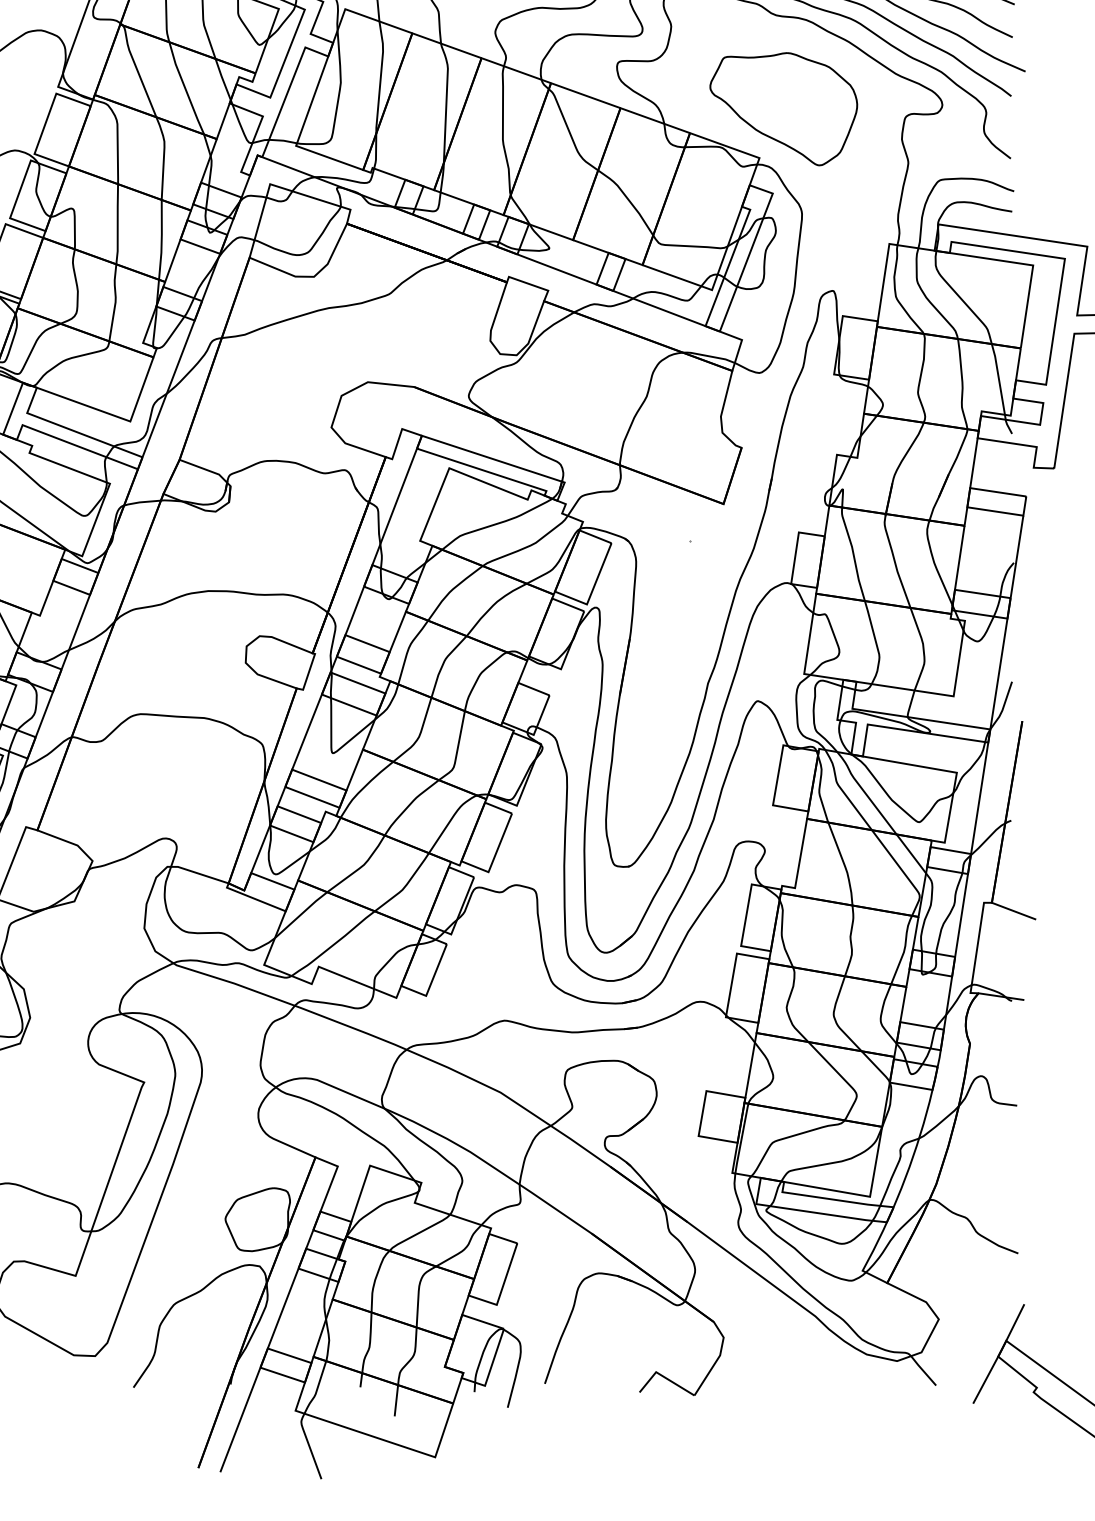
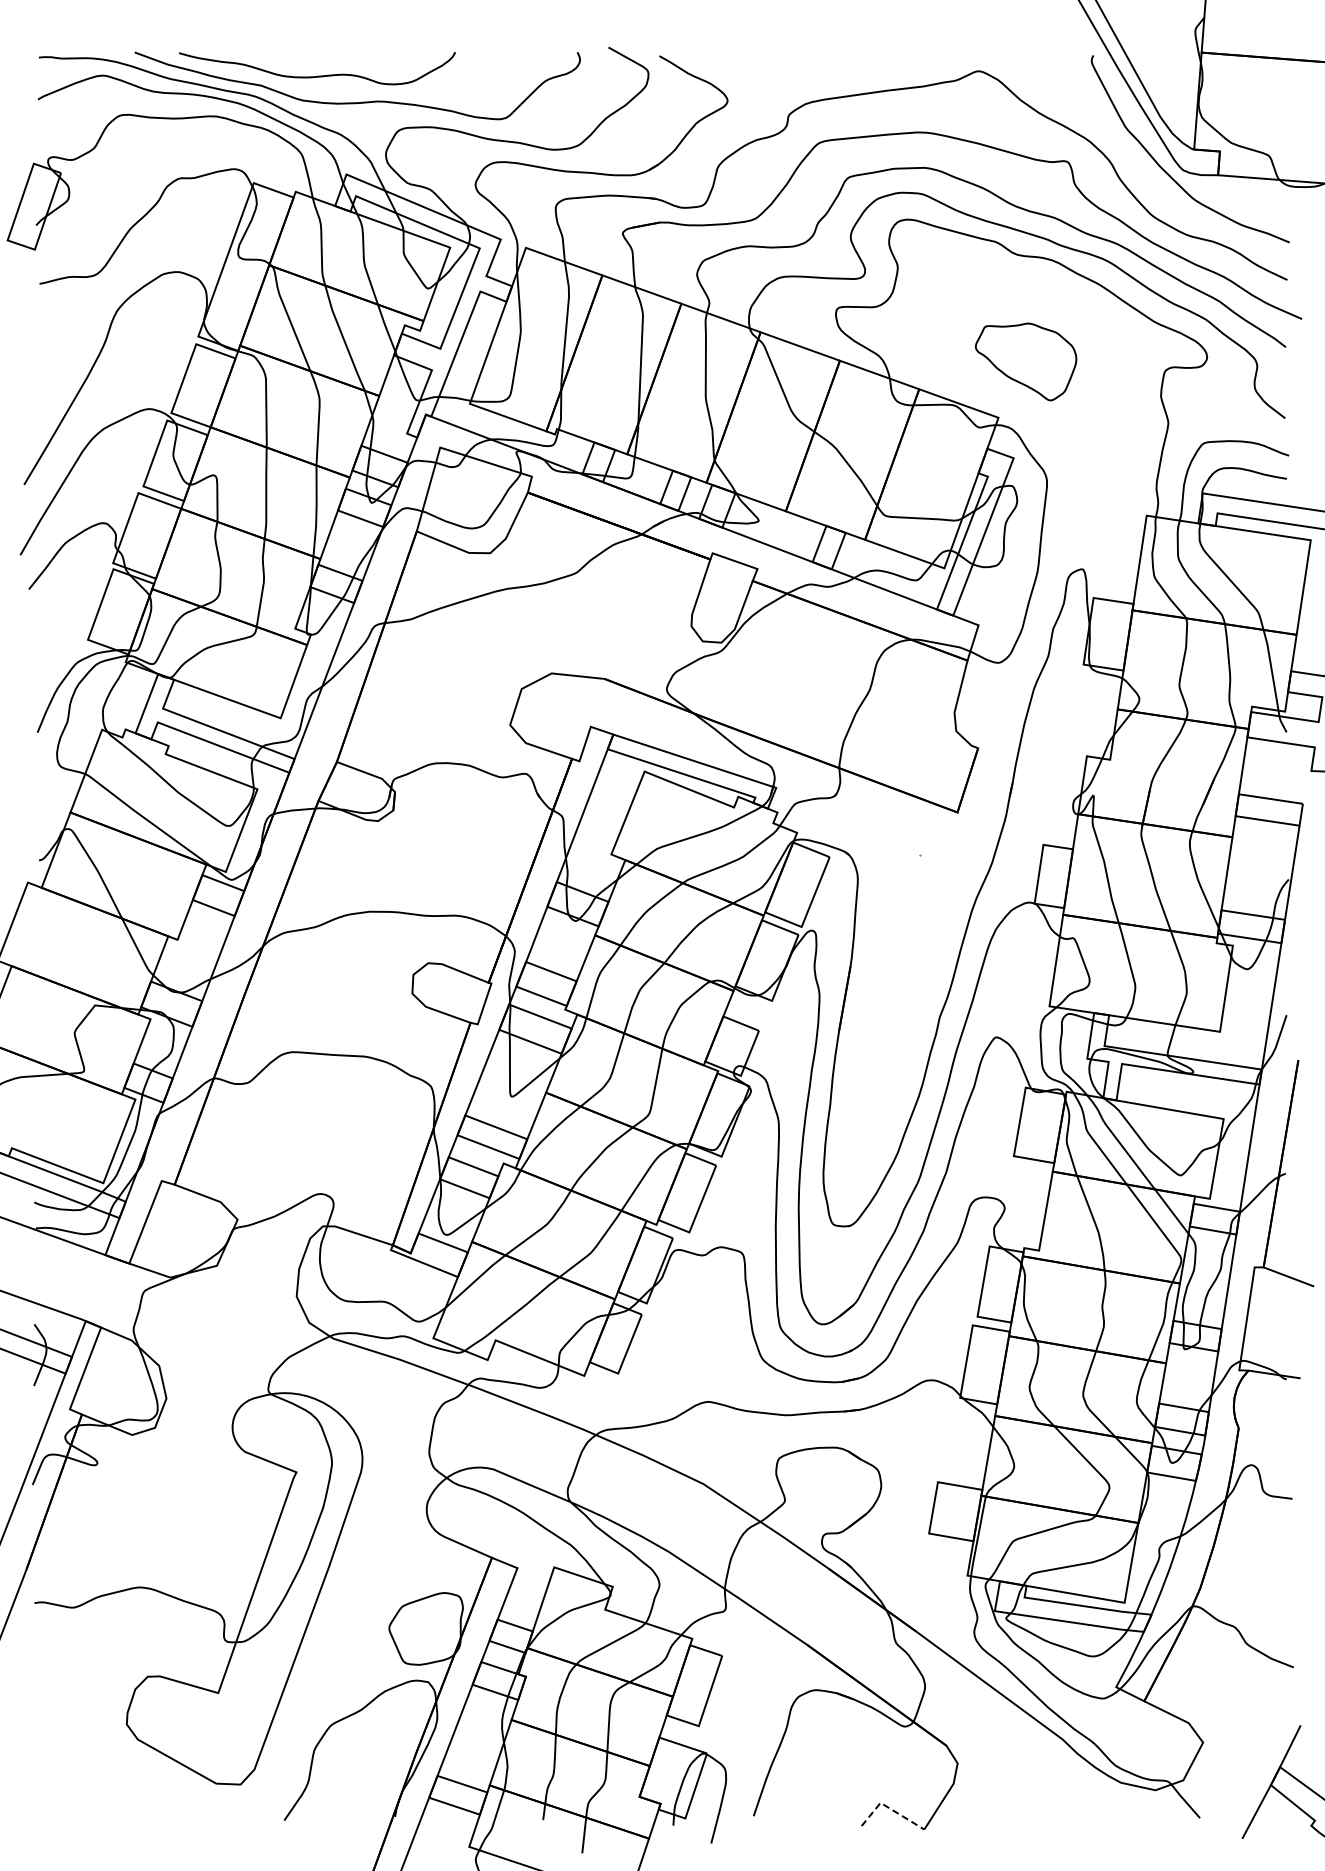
part: (783, 108) -> (1025, 361), size x0.6
line: (663, 1377) -> (889, 1808), solid -> dashed

